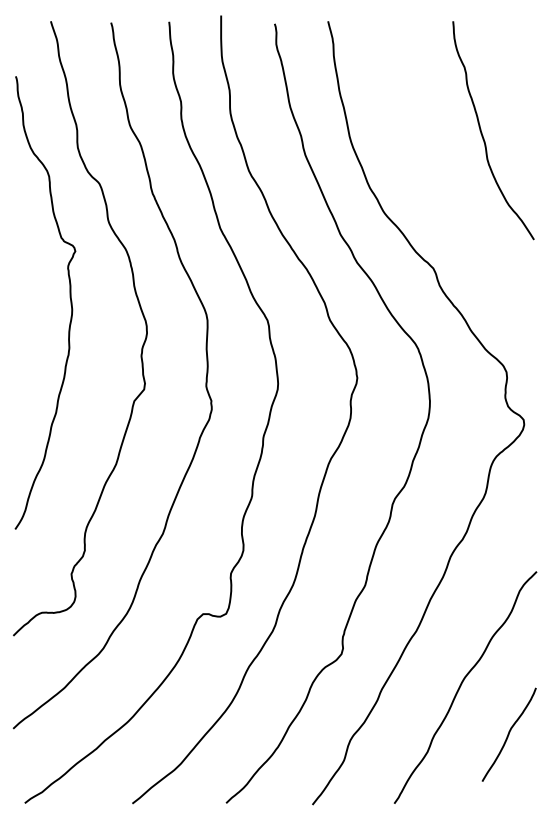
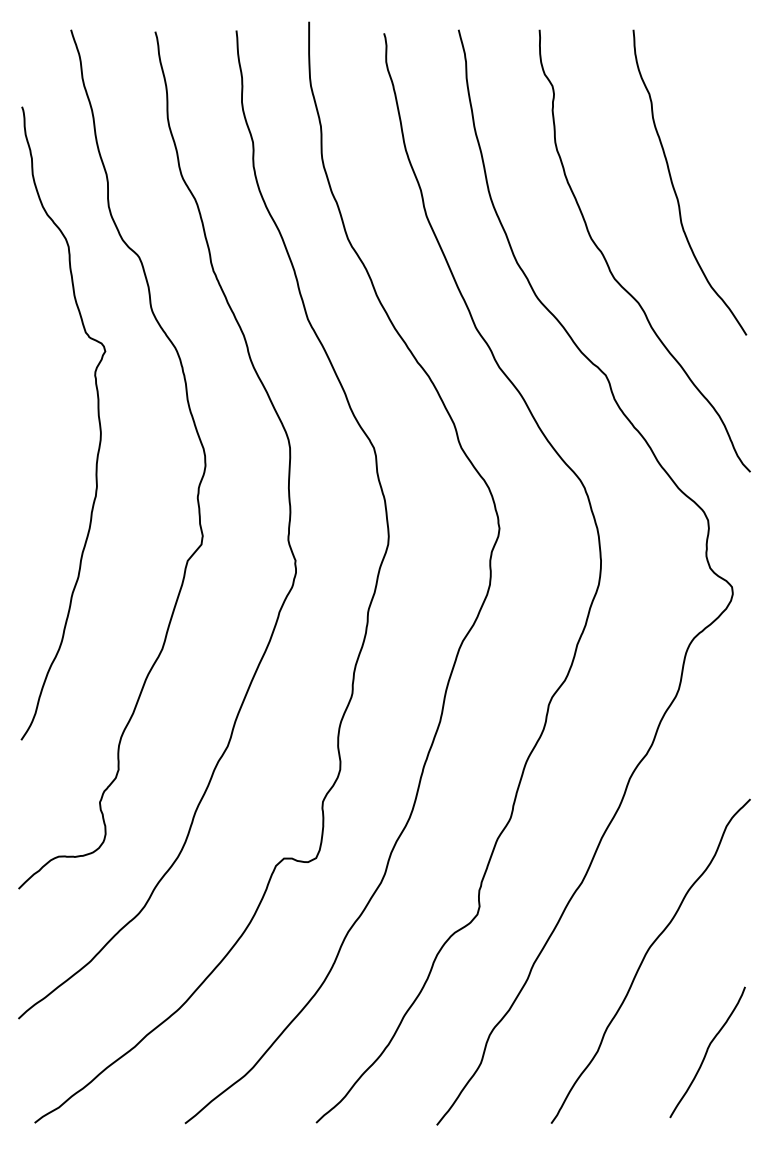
curve: (436, 190) -> (610, 266), added
curve: (508, 734) -> (706, 1052), moved

